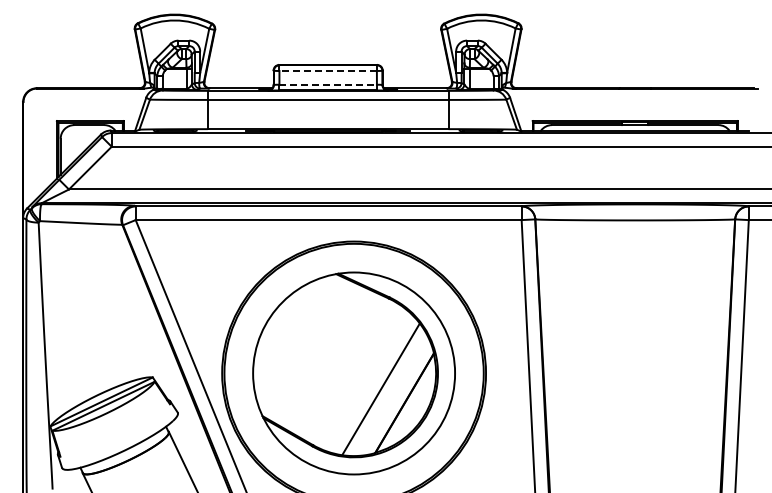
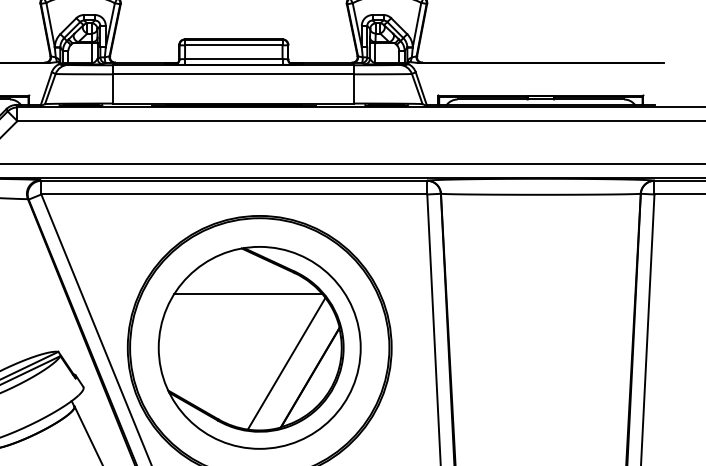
line: (328, 71) -> (234, 45), dashed -> solid
line: (328, 84) -> (234, 58), dashed -> solid
line: (342, 319) -> (248, 293), added

